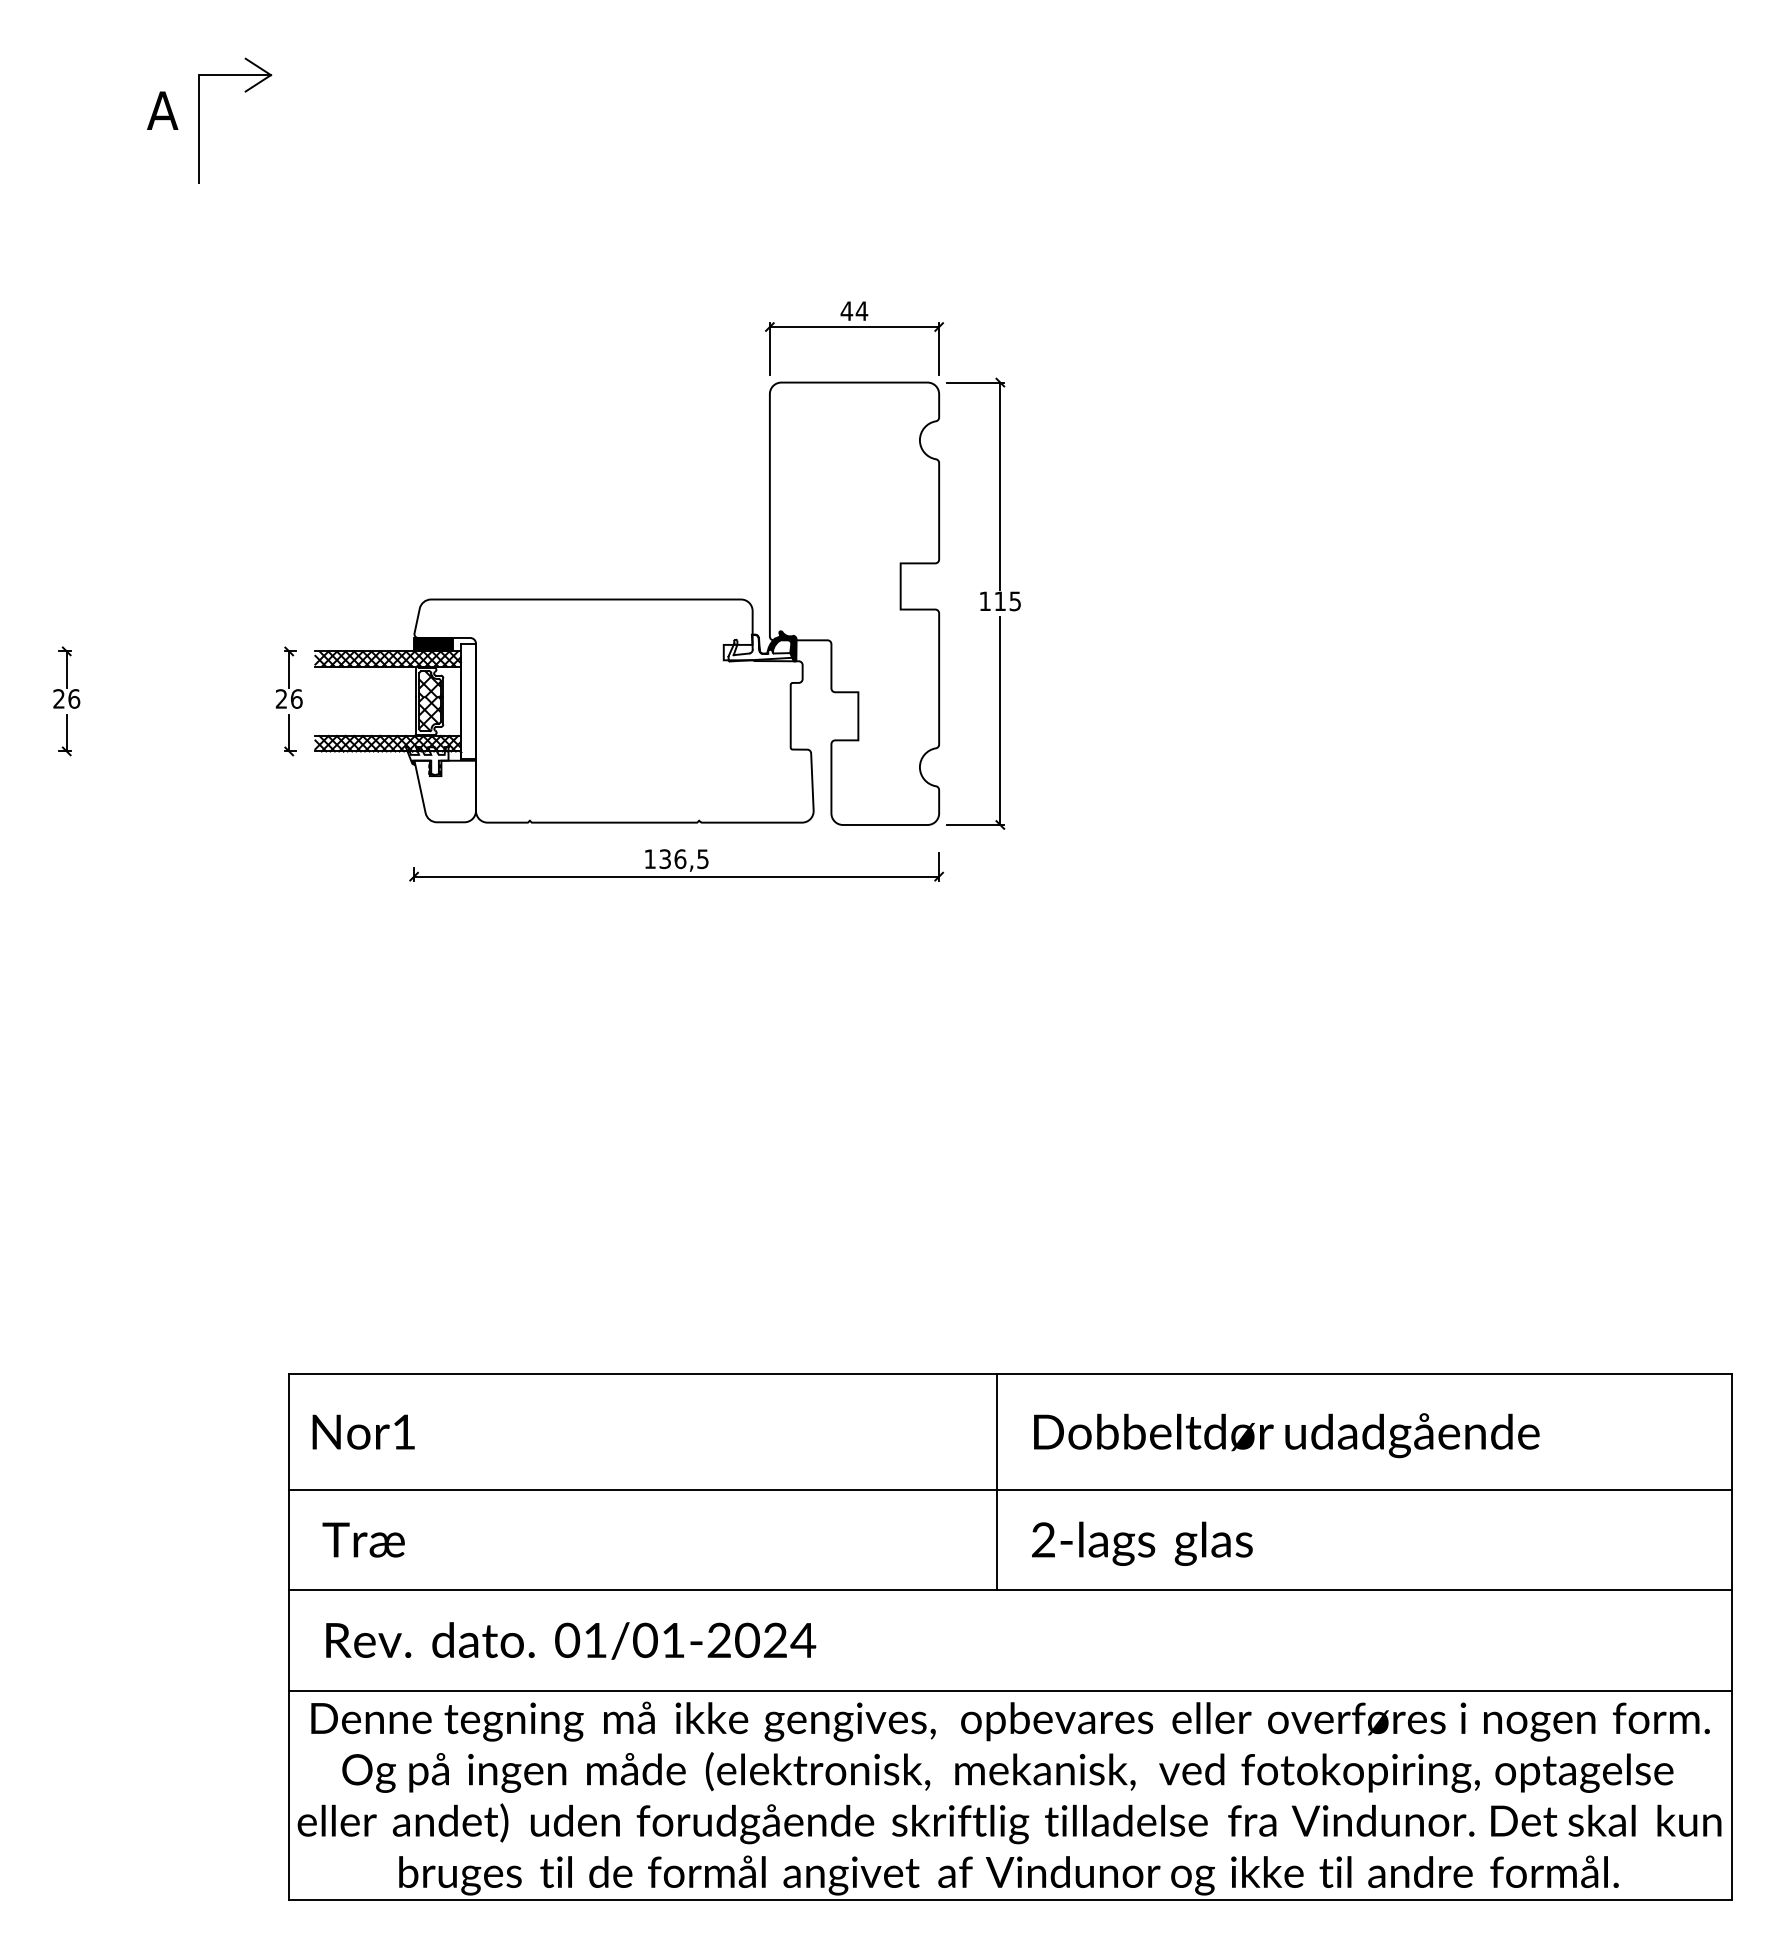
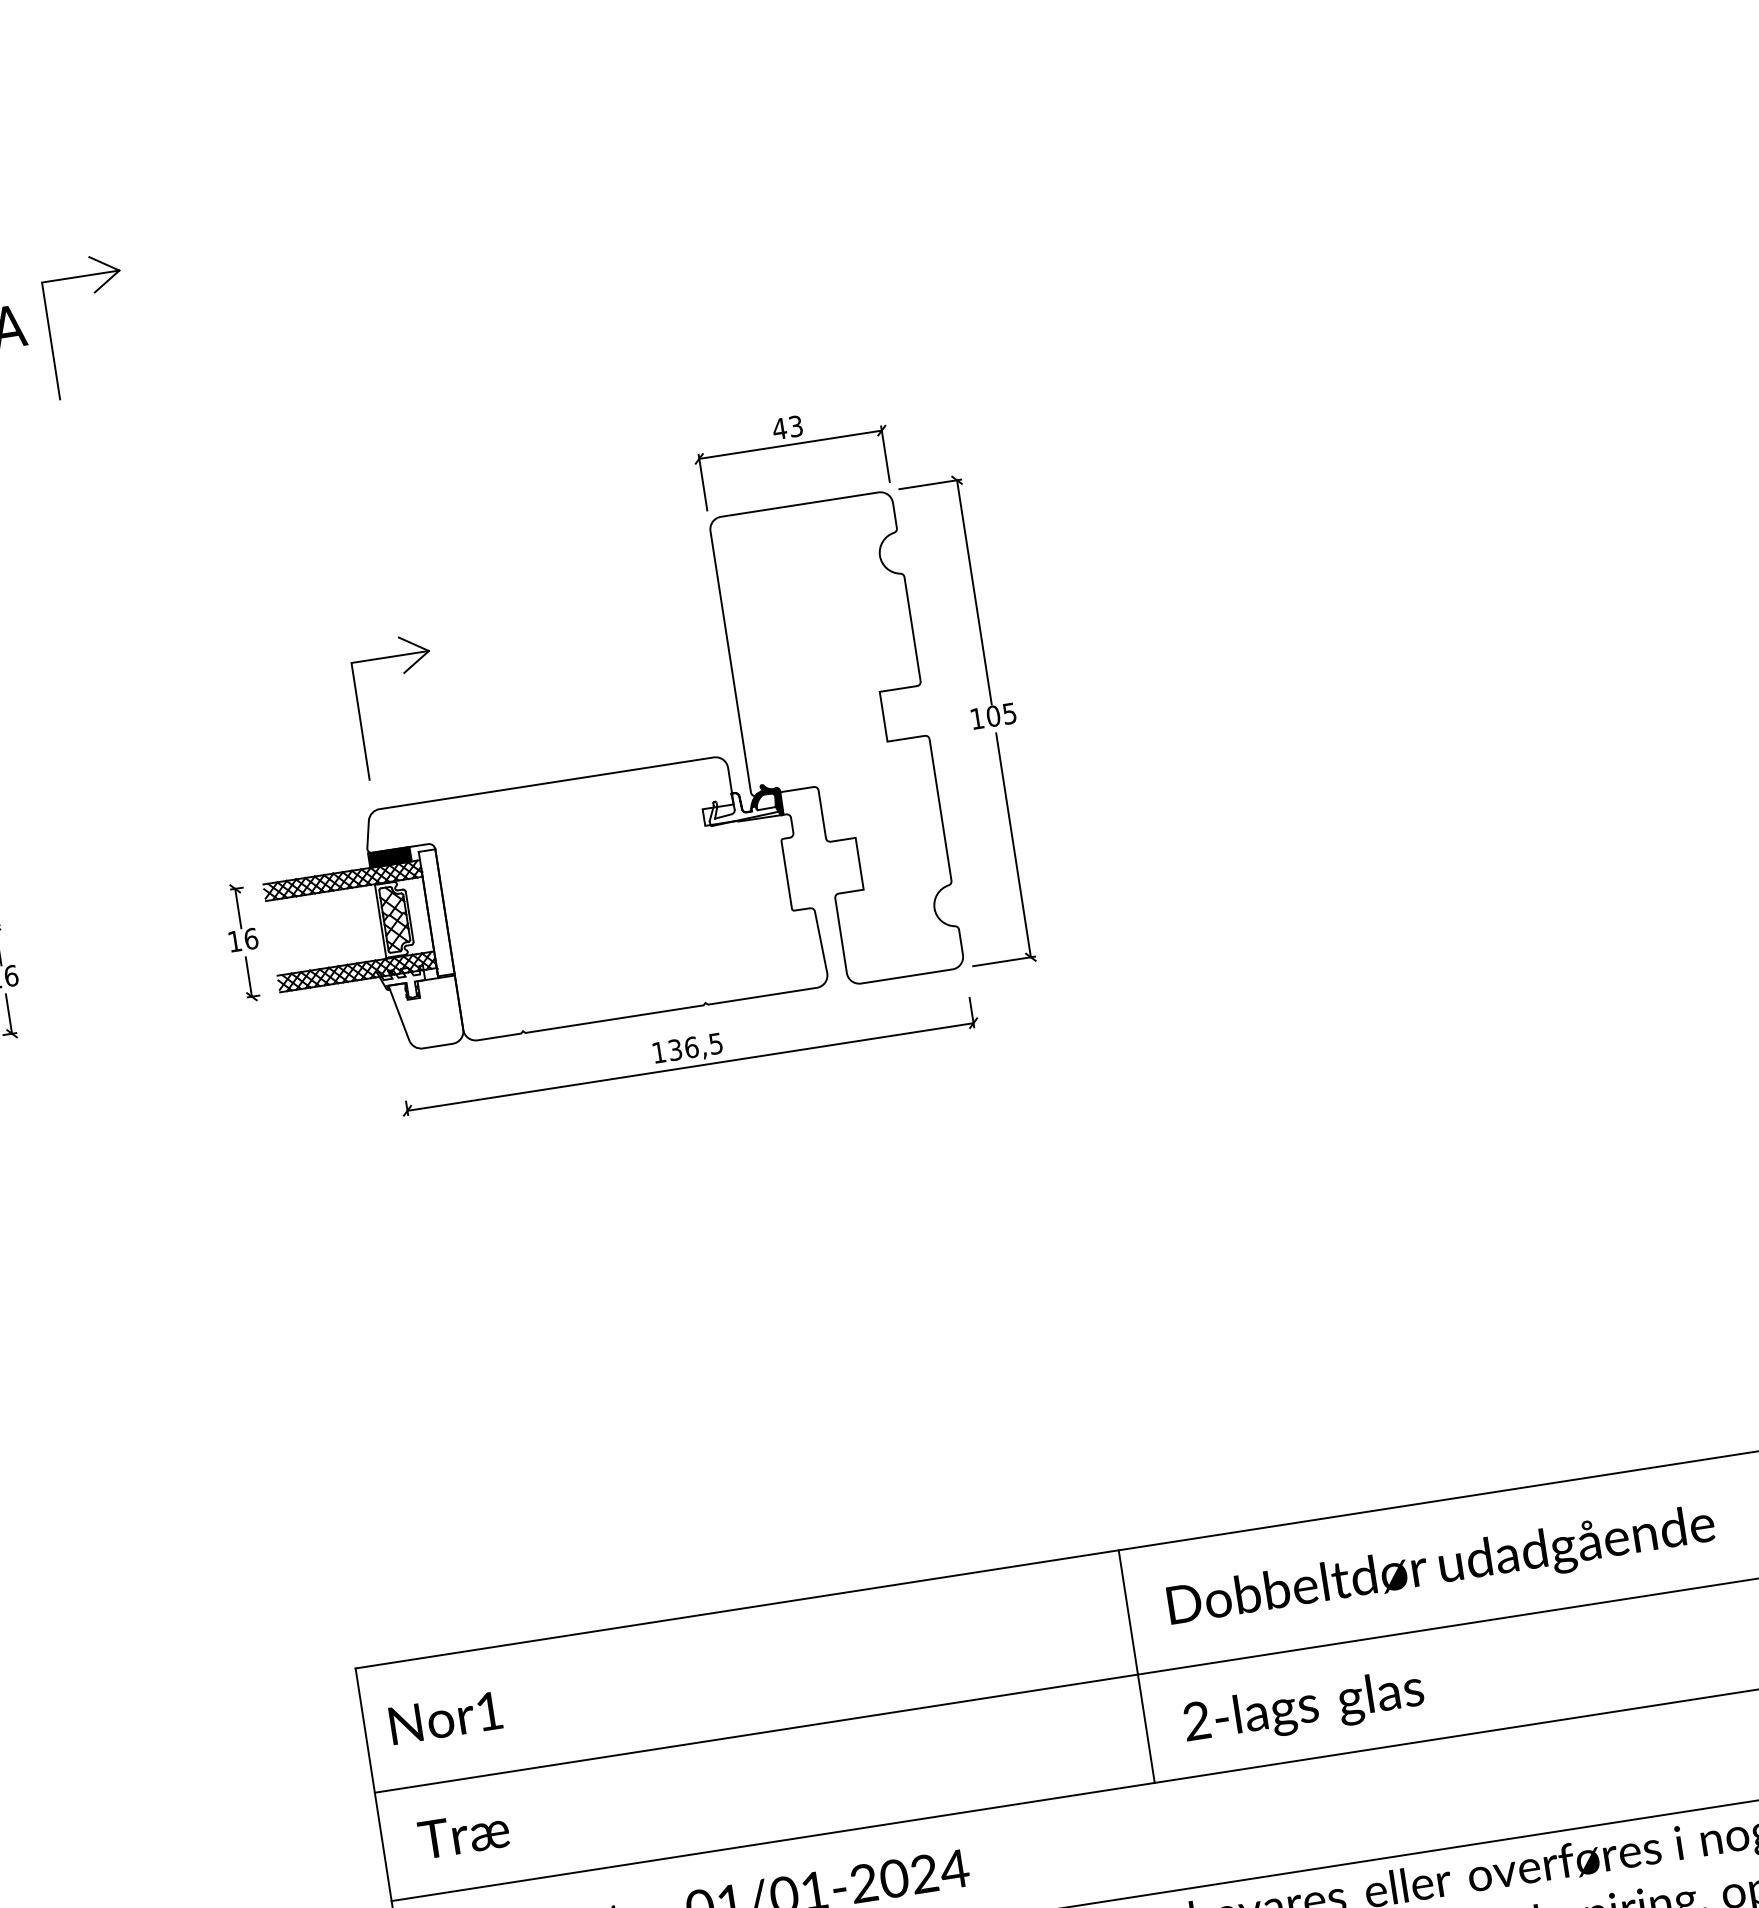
text: (861, 311) -> (795, 426), 44 -> 43
part: (472, 480) -> (404, 673), added
text: (1000, 601) -> (993, 716), 115 -> 105
text: (280, 698) -> (233, 941), 26 -> 16

